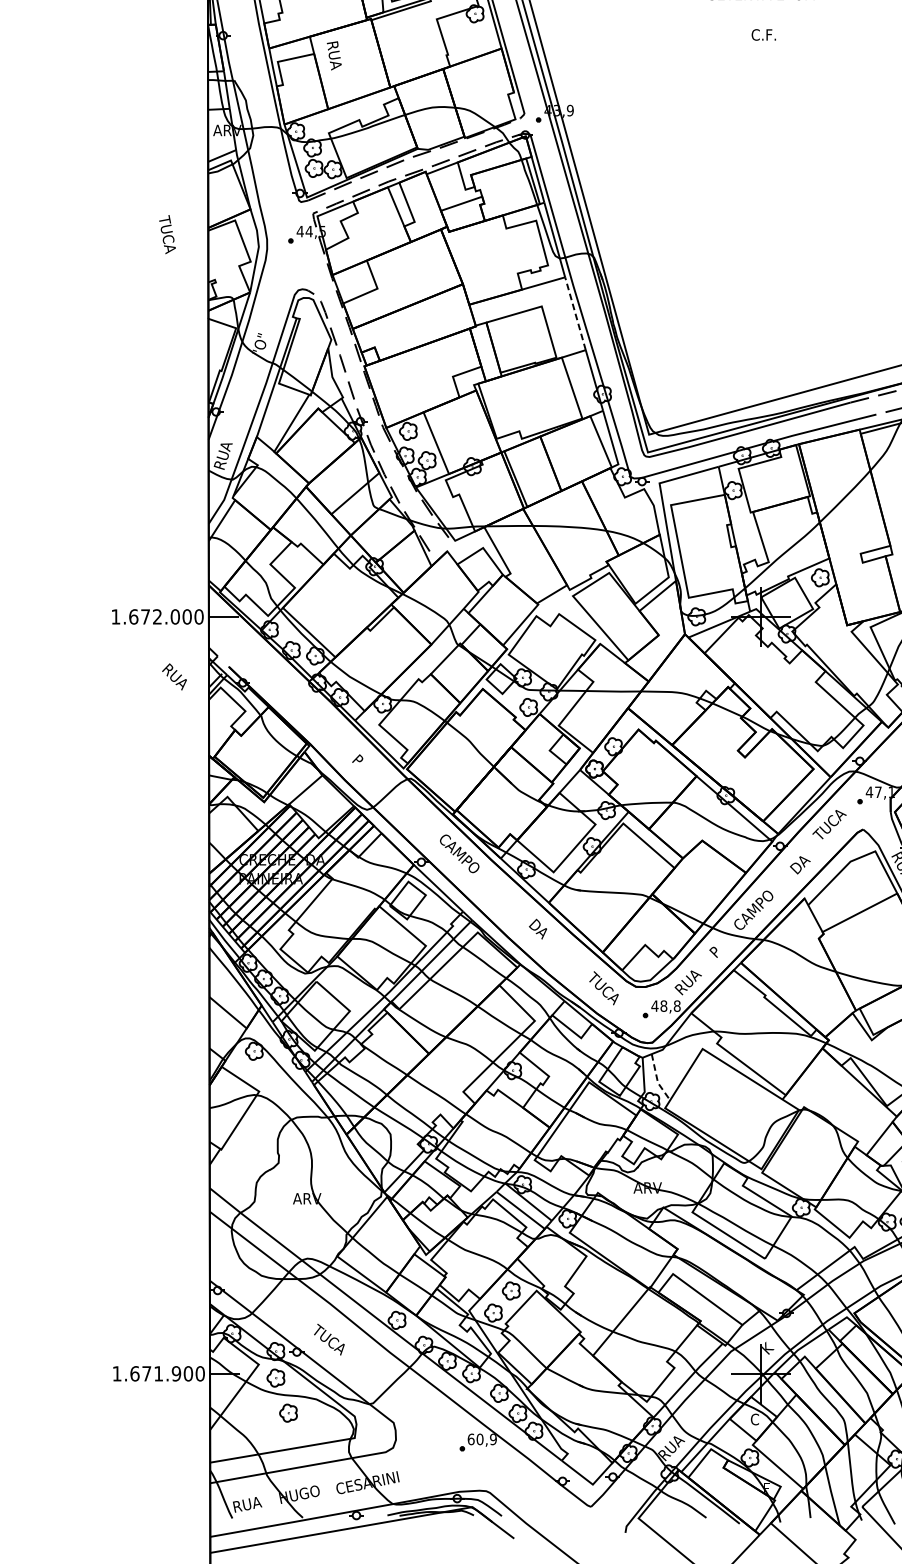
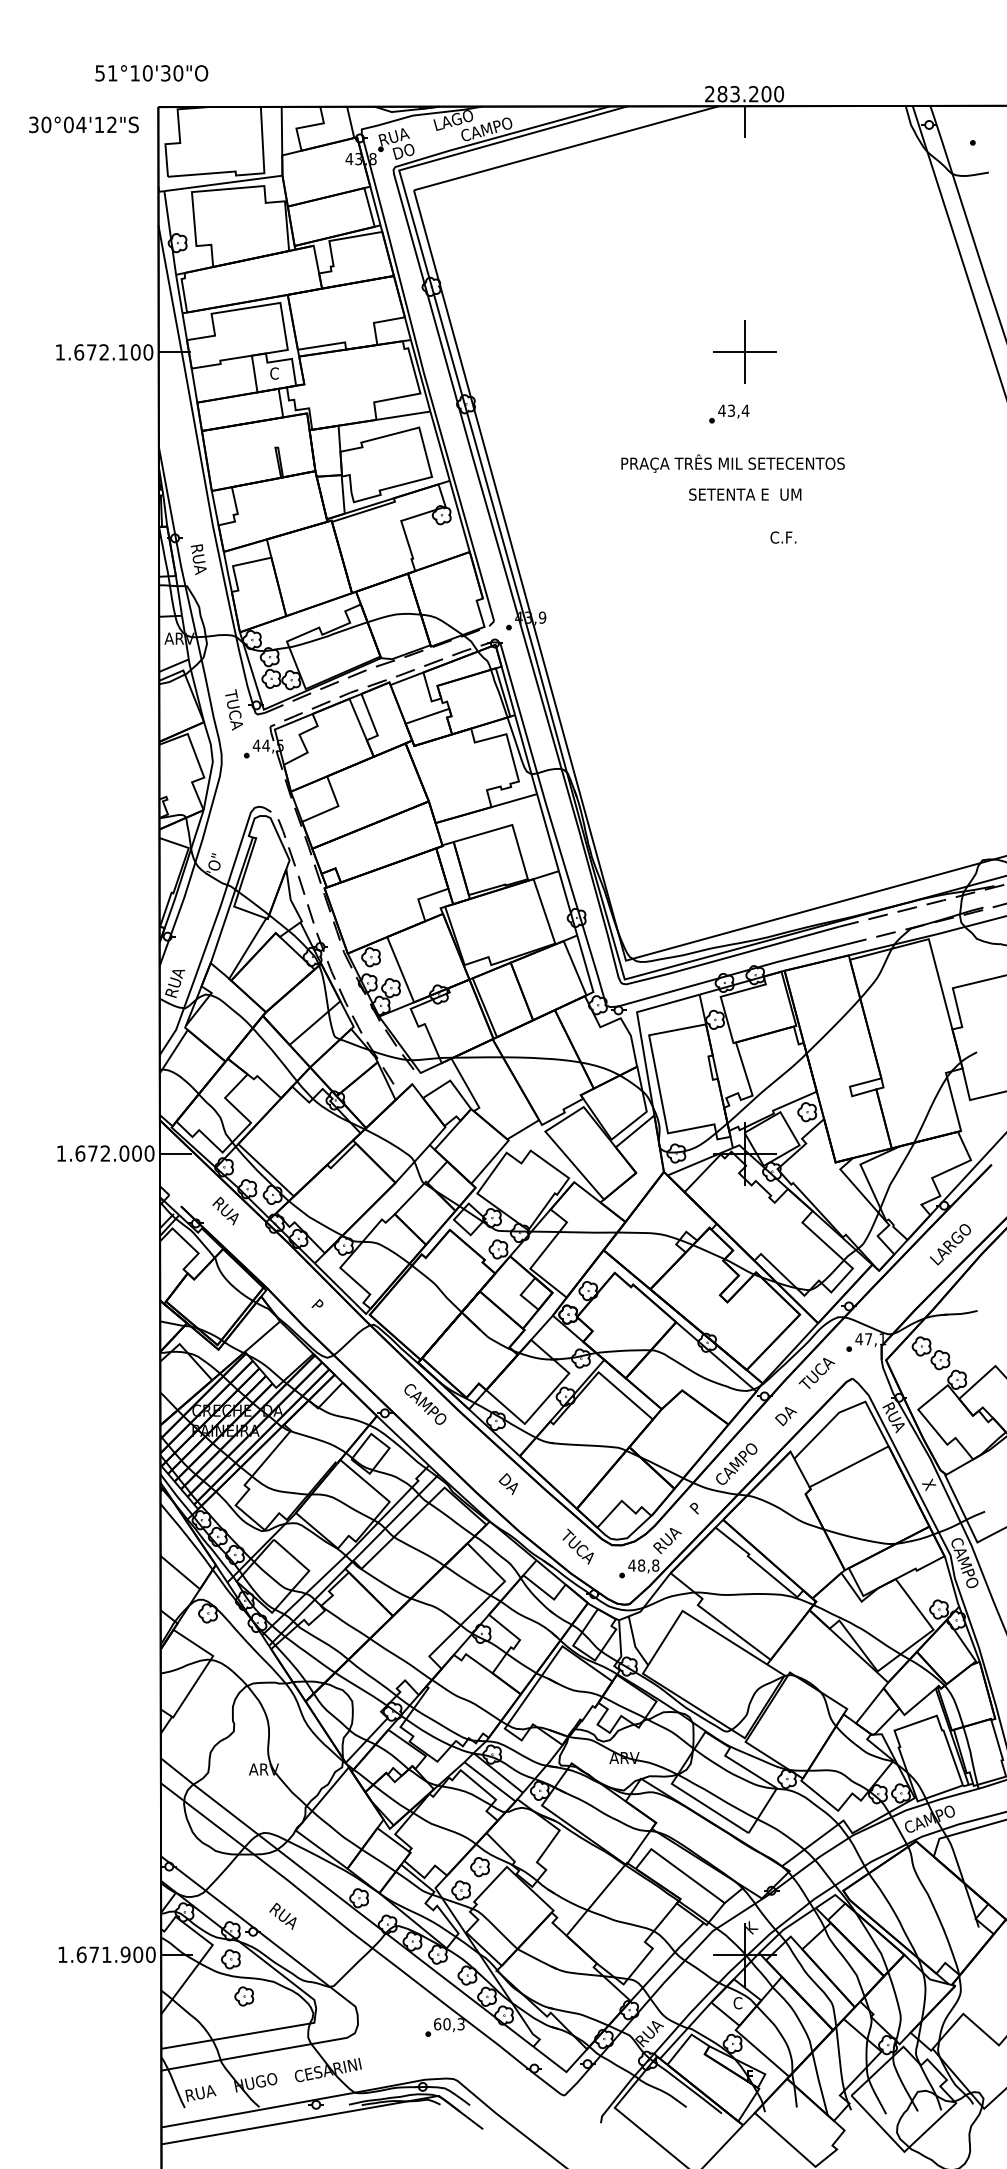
text: (763, 34) -> (783, 537), moved
text: (334, 55) -> (198, 559), moved
text: (166, 234) -> (233, 709), moved
line: (575, 313) -> (547, 832), dashed -> solid
text: (174, 676) -> (225, 1210), moved
line: (657, 1079) -> (634, 1643), dashed -> solid
text: (328, 1339) -> (286, 1918), TUCA -> RUA
text: (492, 1439) -> (460, 2024), 60,9 -> 60,3

